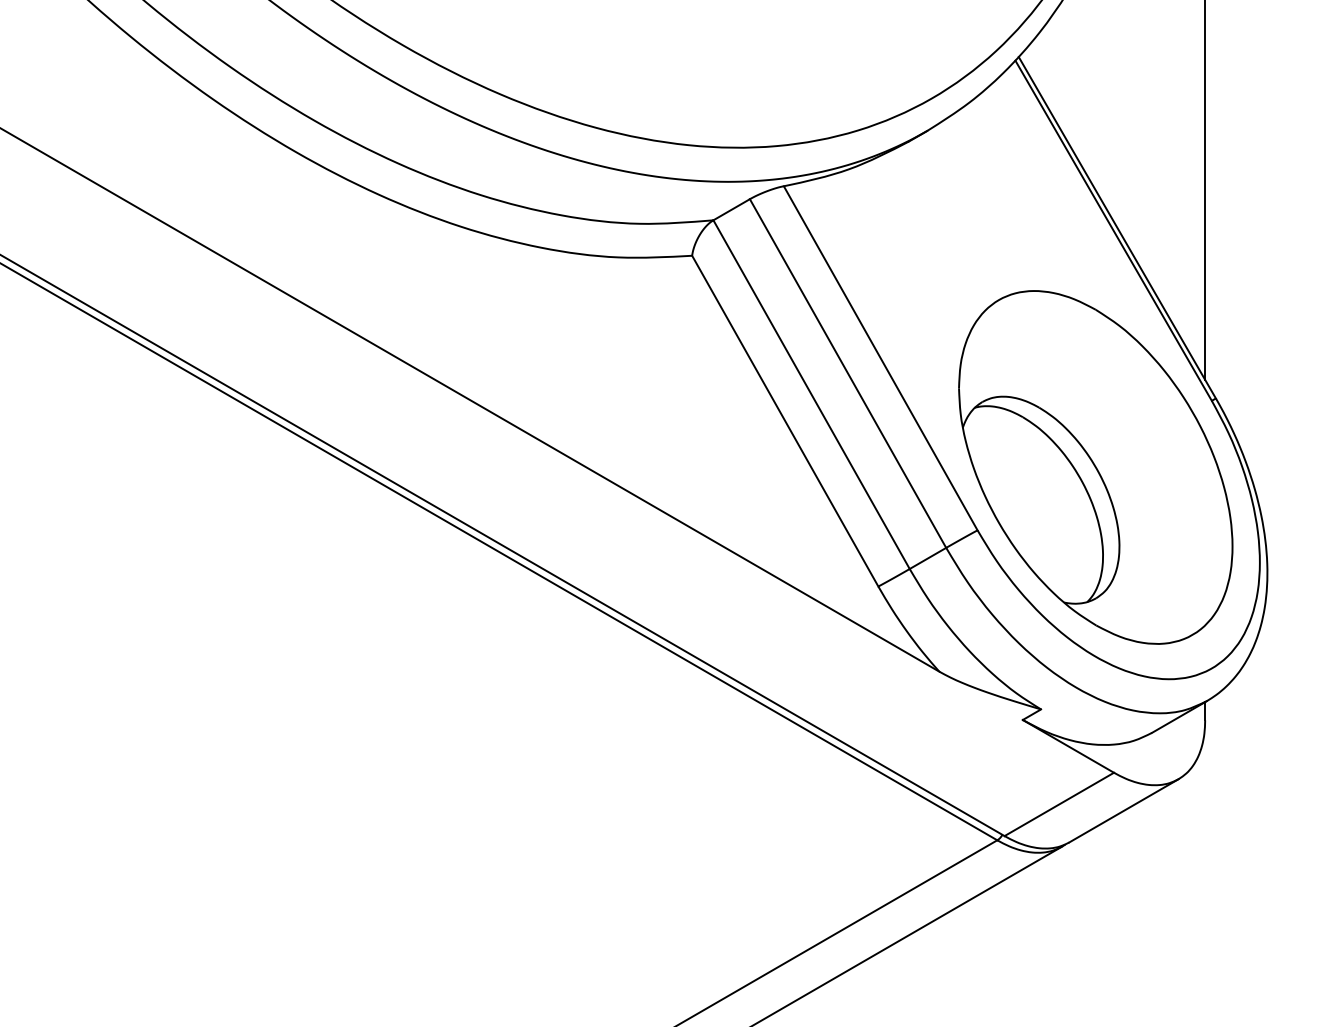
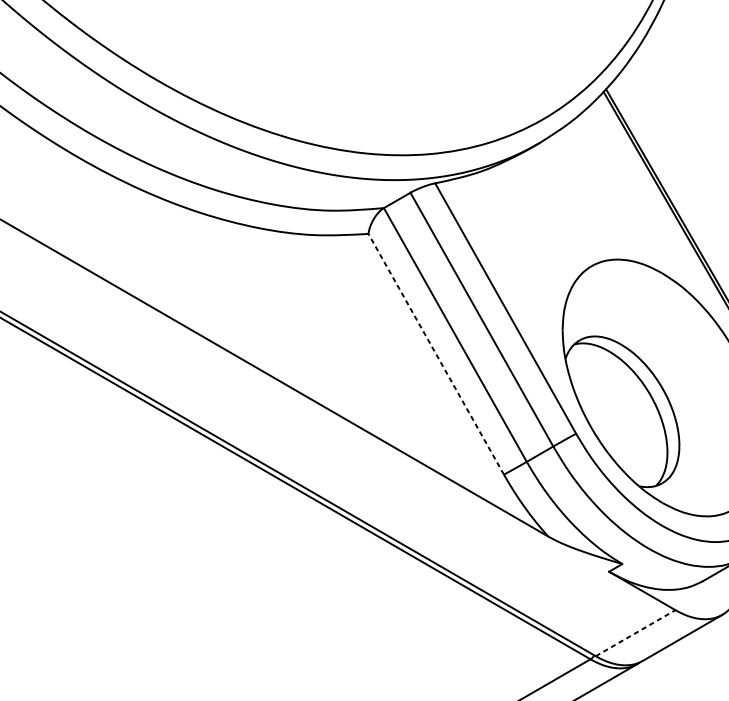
line: (785, 421) -> (436, 354), solid -> dashed
line: (1059, 804) -> (635, 633), solid -> dashed

